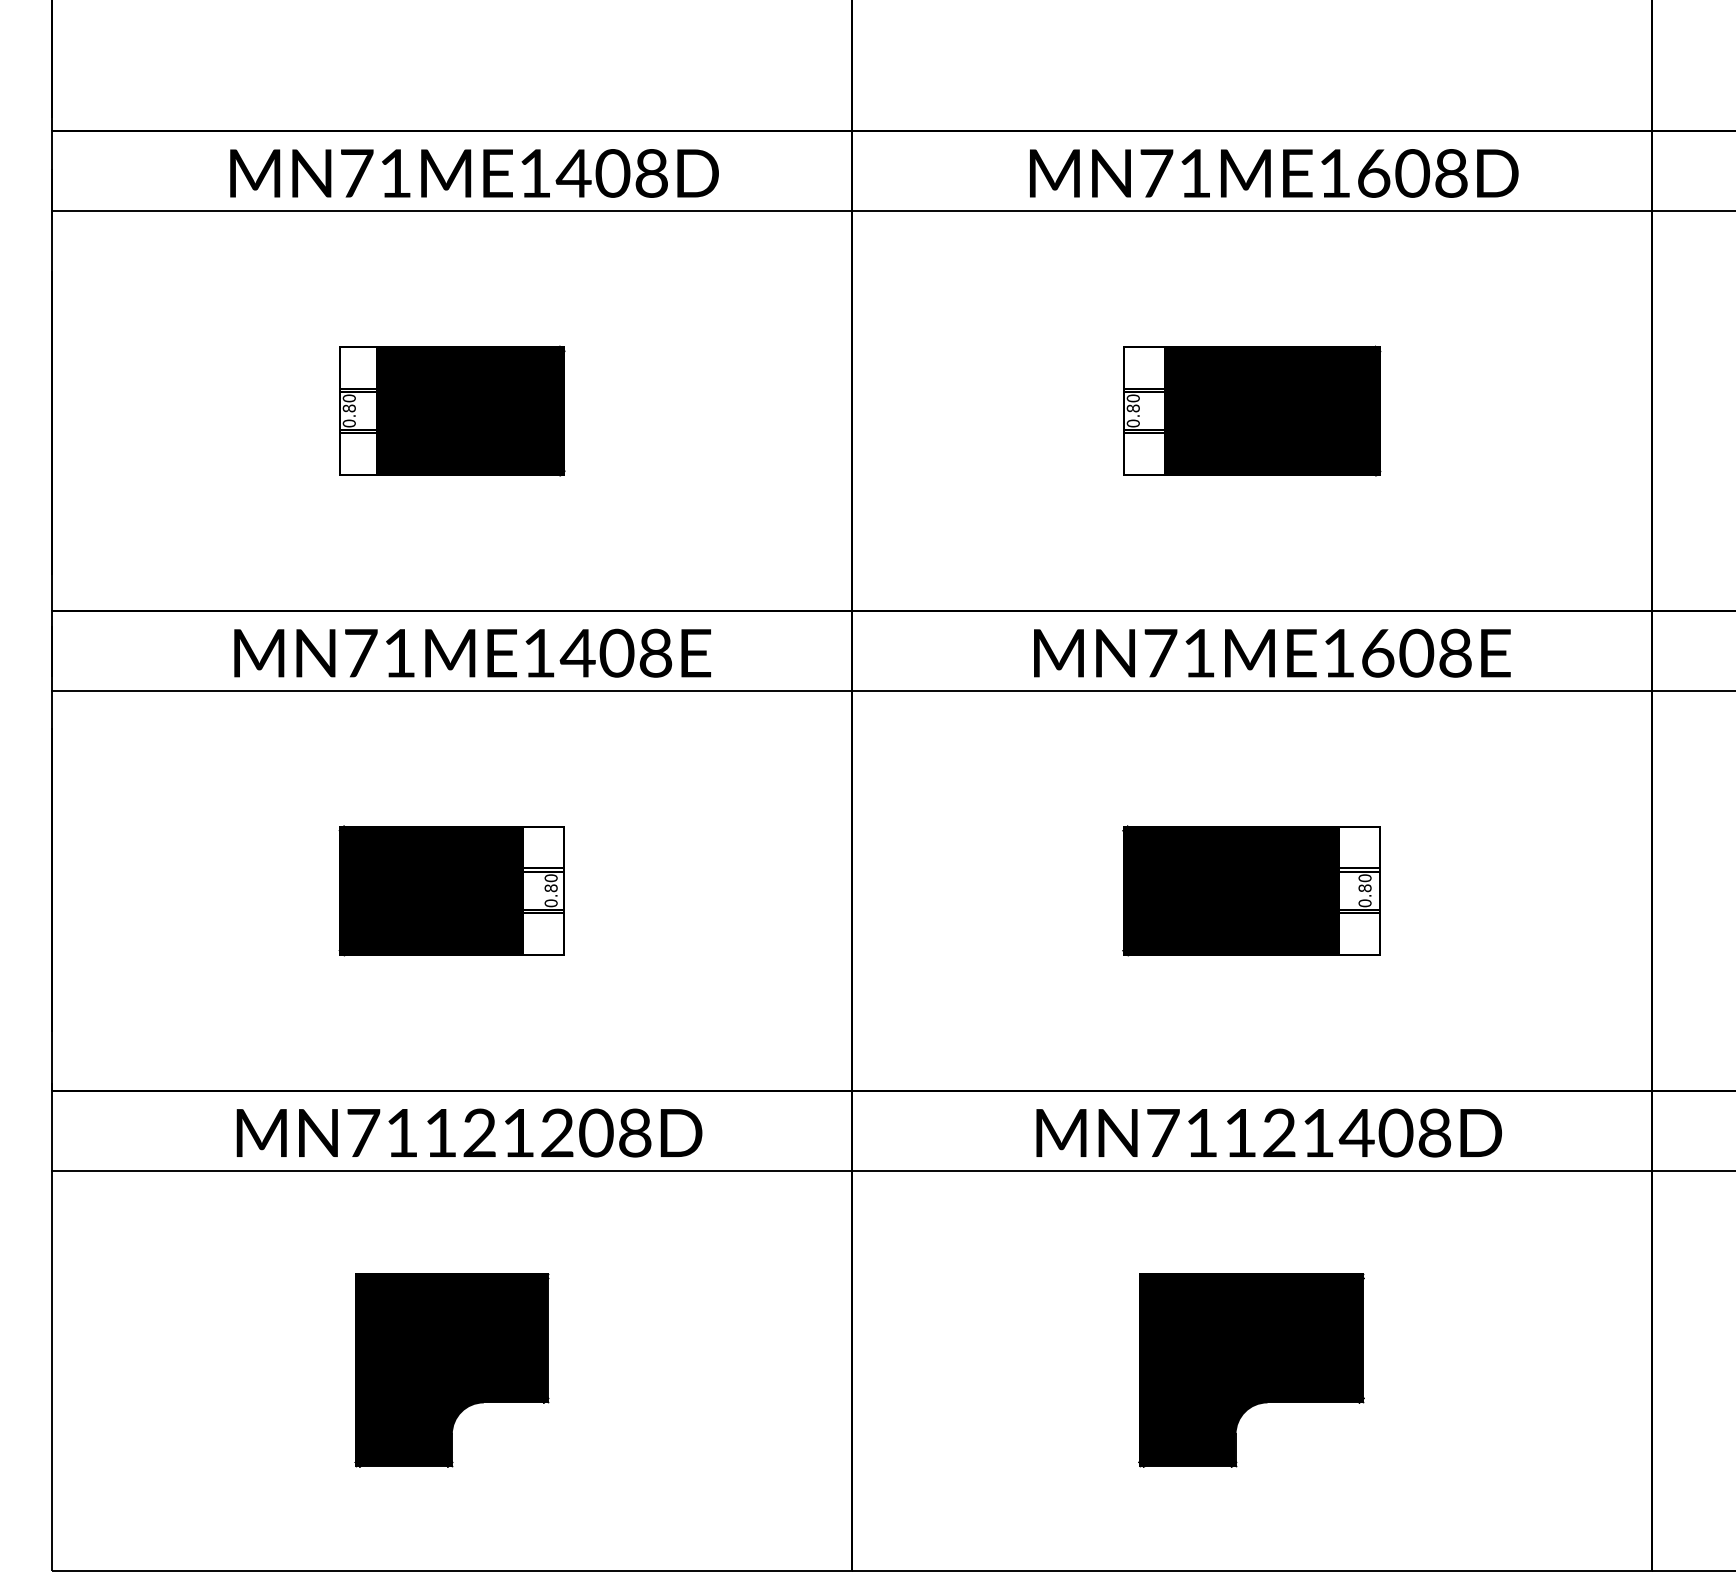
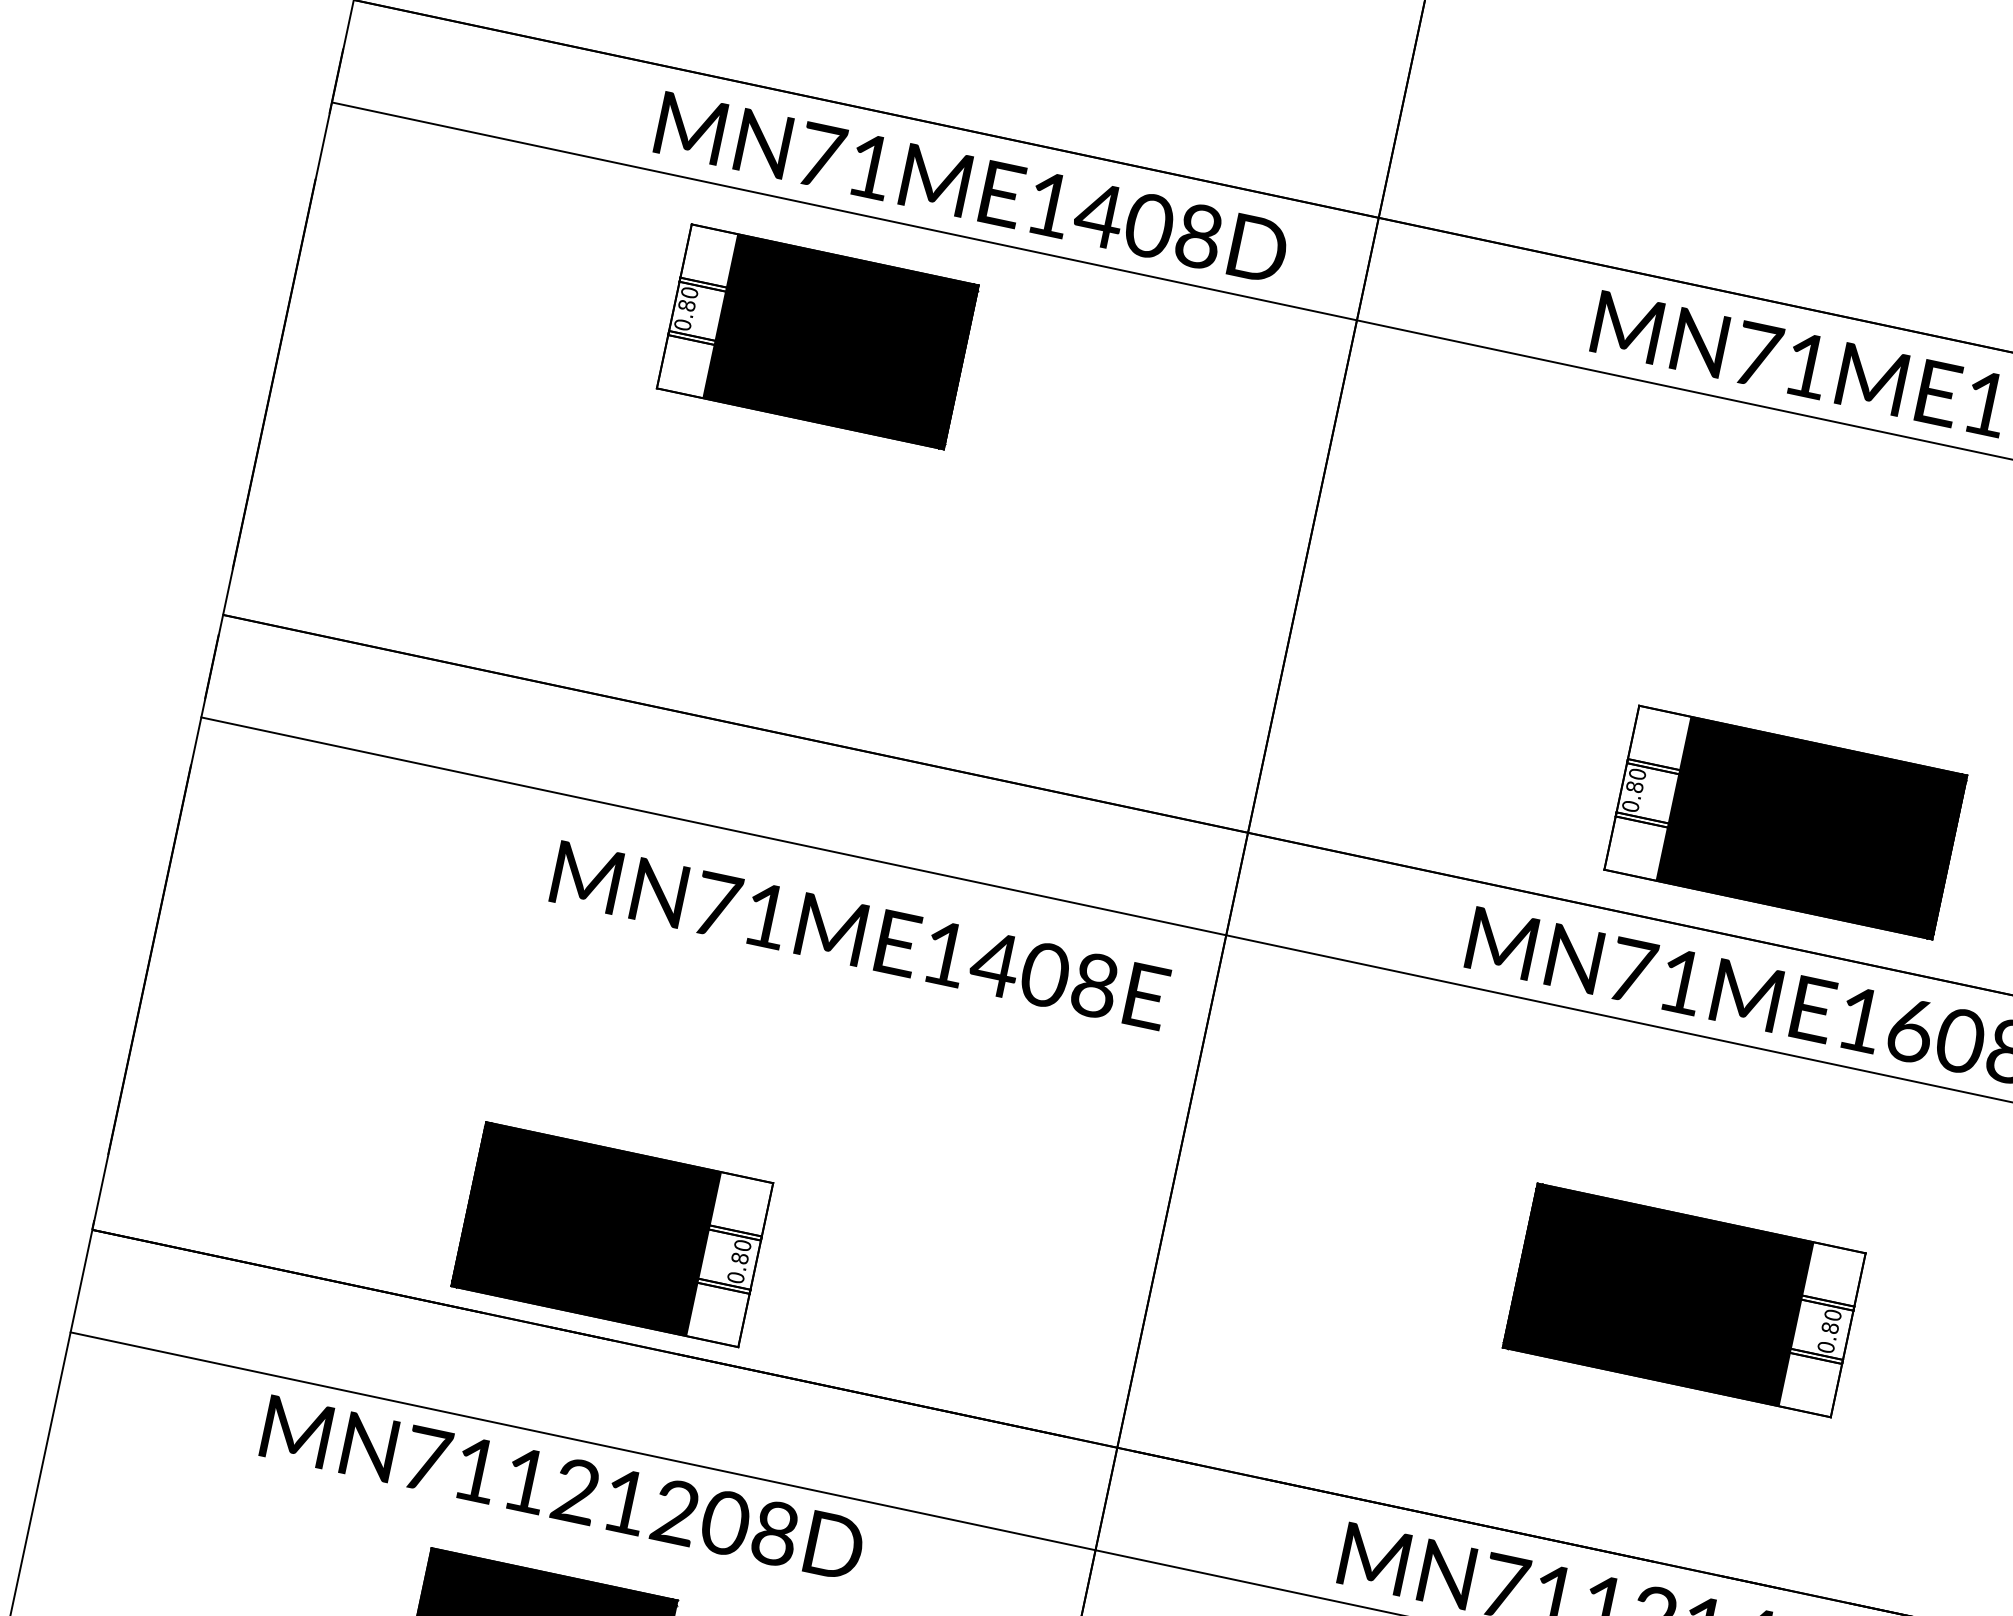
text: (474, 173) -> (972, 188), moved
part: (452, 410) -> (818, 336), moved
part: (1252, 410) -> (1786, 822), moved
text: (472, 652) -> (860, 934), moved
part: (451, 890) -> (611, 1234), moved
text: (469, 1132) -> (563, 1487), moved

